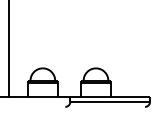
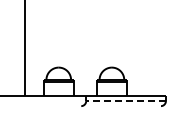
line: (110, 101) -> (126, 100), solid -> dashed

